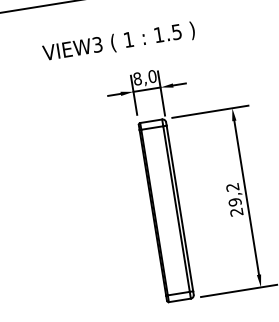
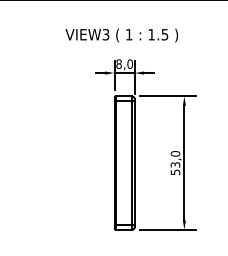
text: (118, 42) -> (121, 35), moved
text: (234, 200) -> (175, 163), 29,2 -> 53,0

